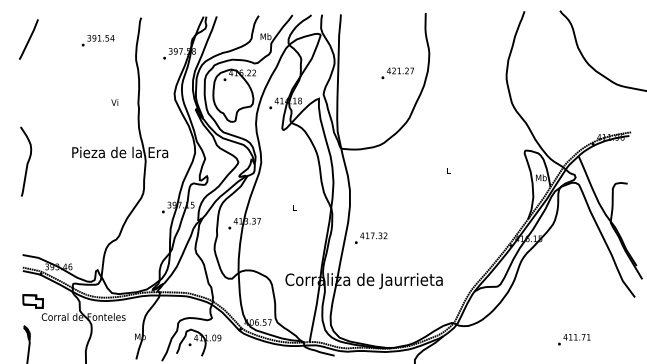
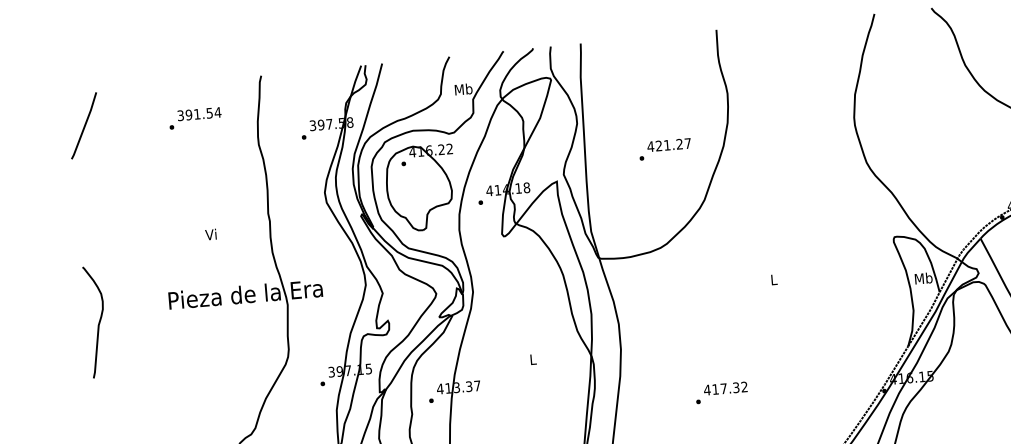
text: (397, 73) -> (664, 149), moved
text: (114, 102) -> (210, 234), moved
text: (371, 237) -> (722, 391), moved

